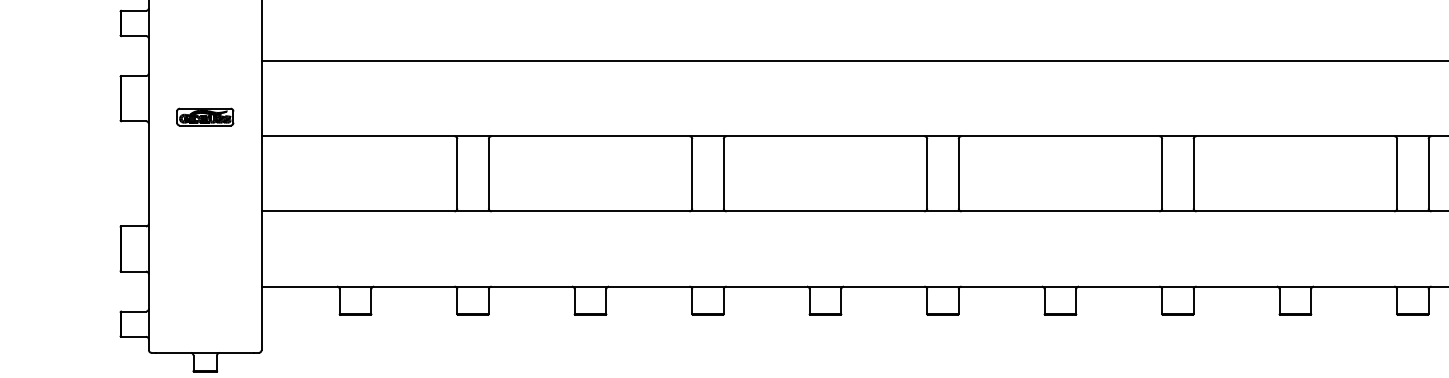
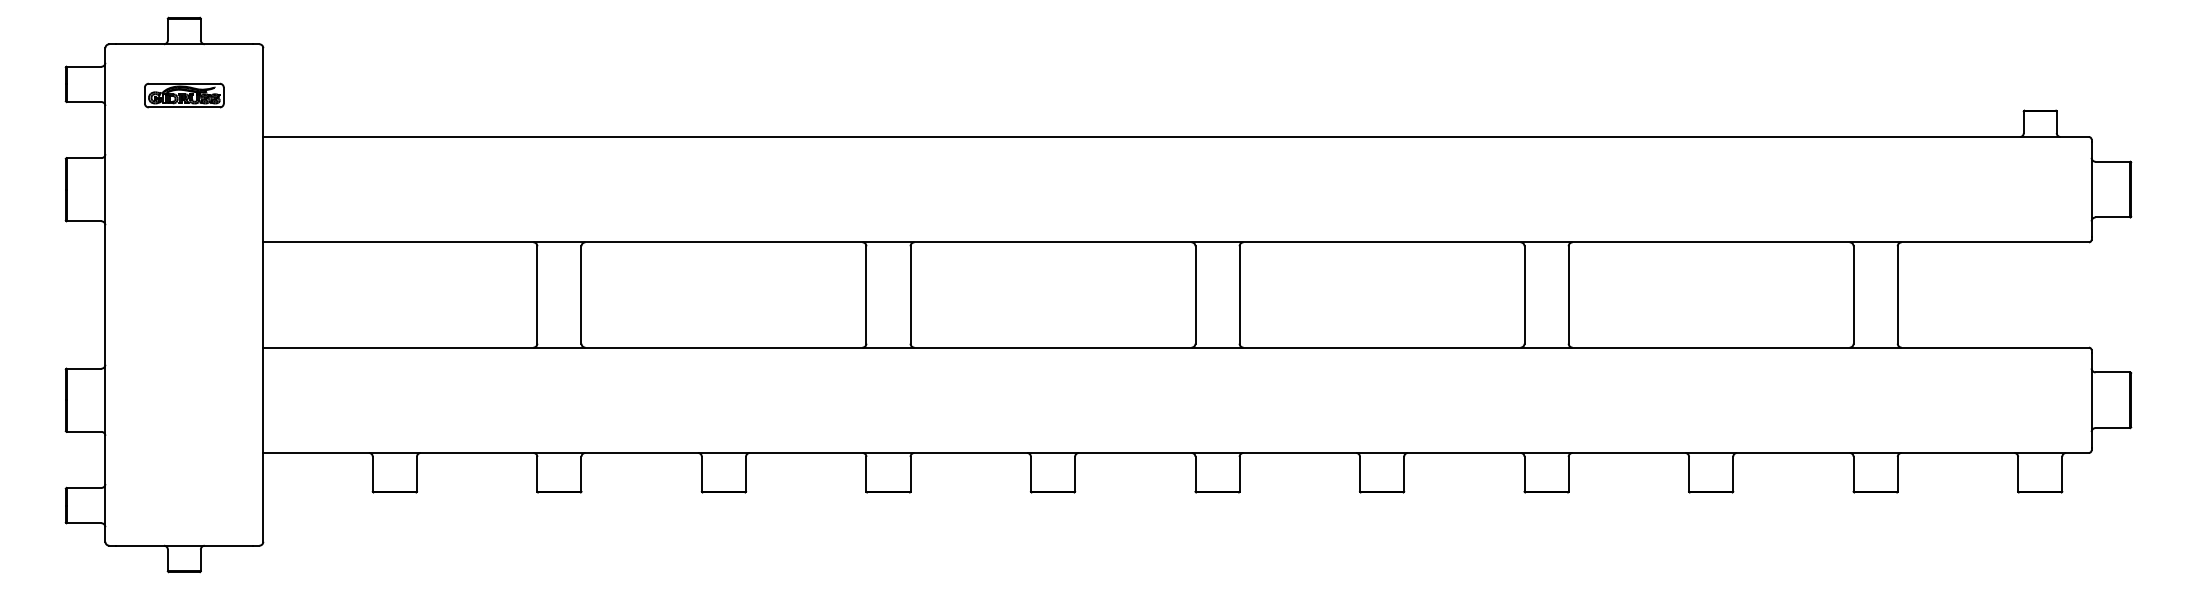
part: (205, 117) -> (184, 95), moved

